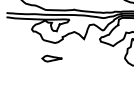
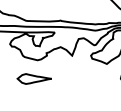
part: (51, 58) -> (33, 78), size x1.43

